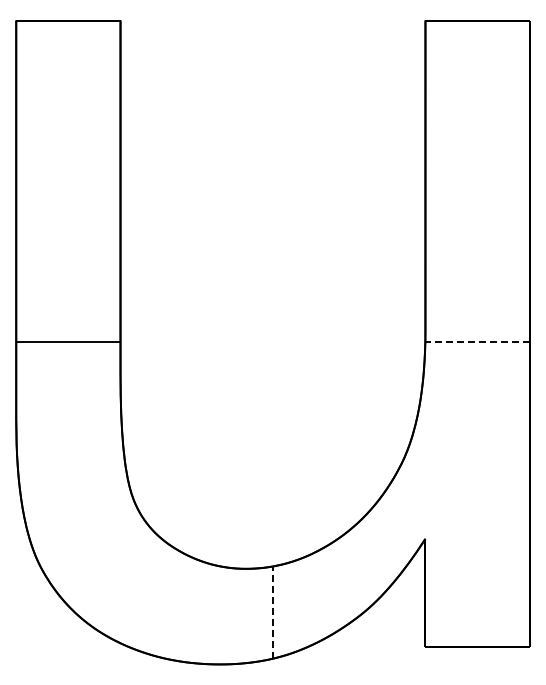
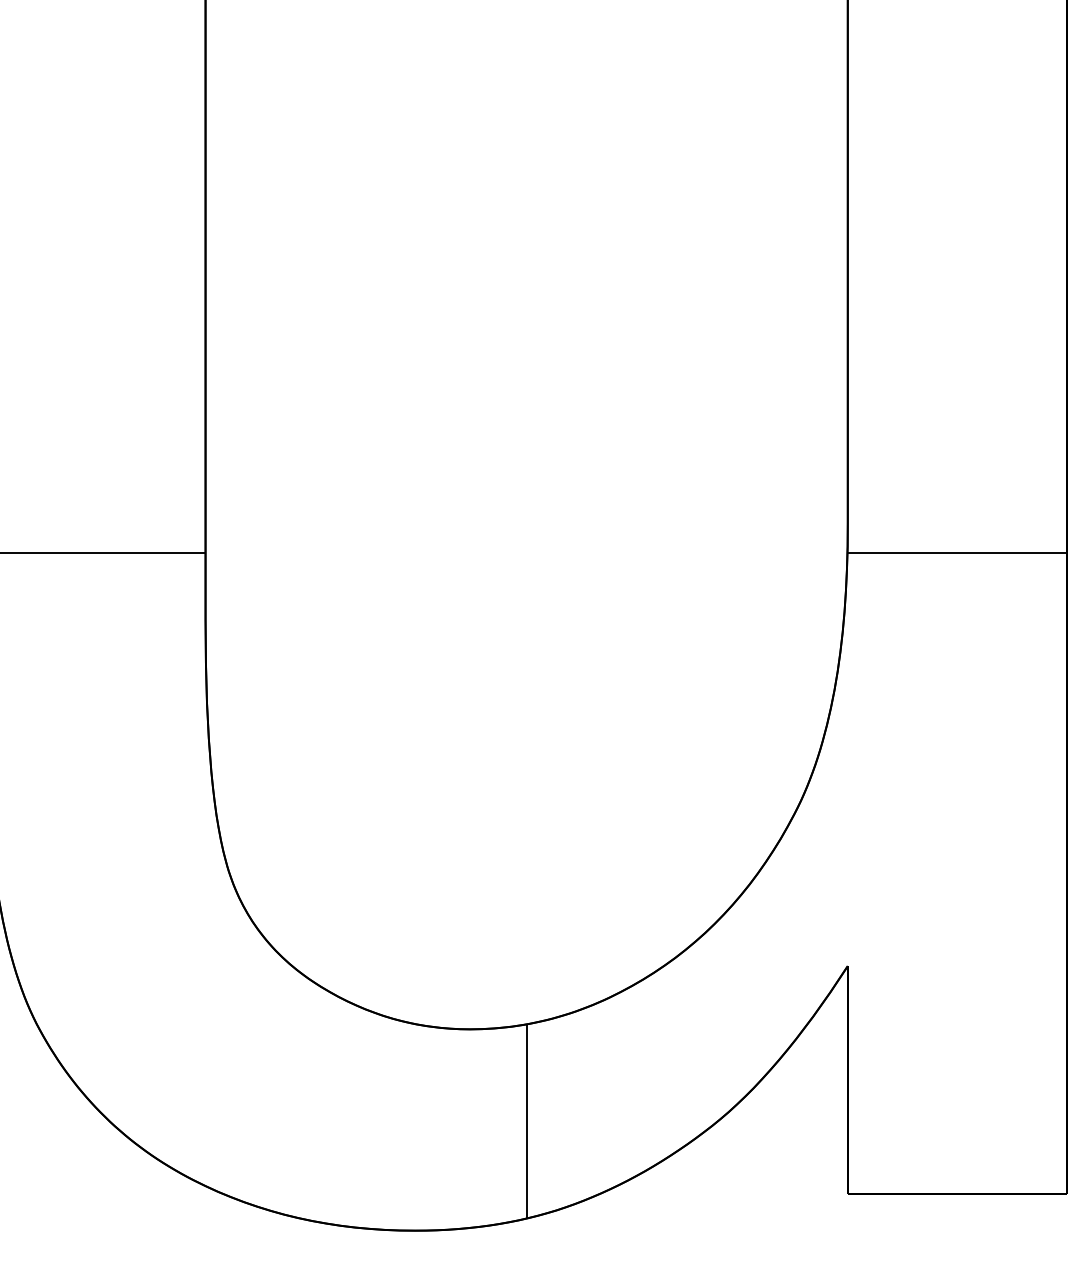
line: (477, 342) -> (957, 552), dashed -> solid
line: (273, 612) -> (527, 1121), dashed -> solid

